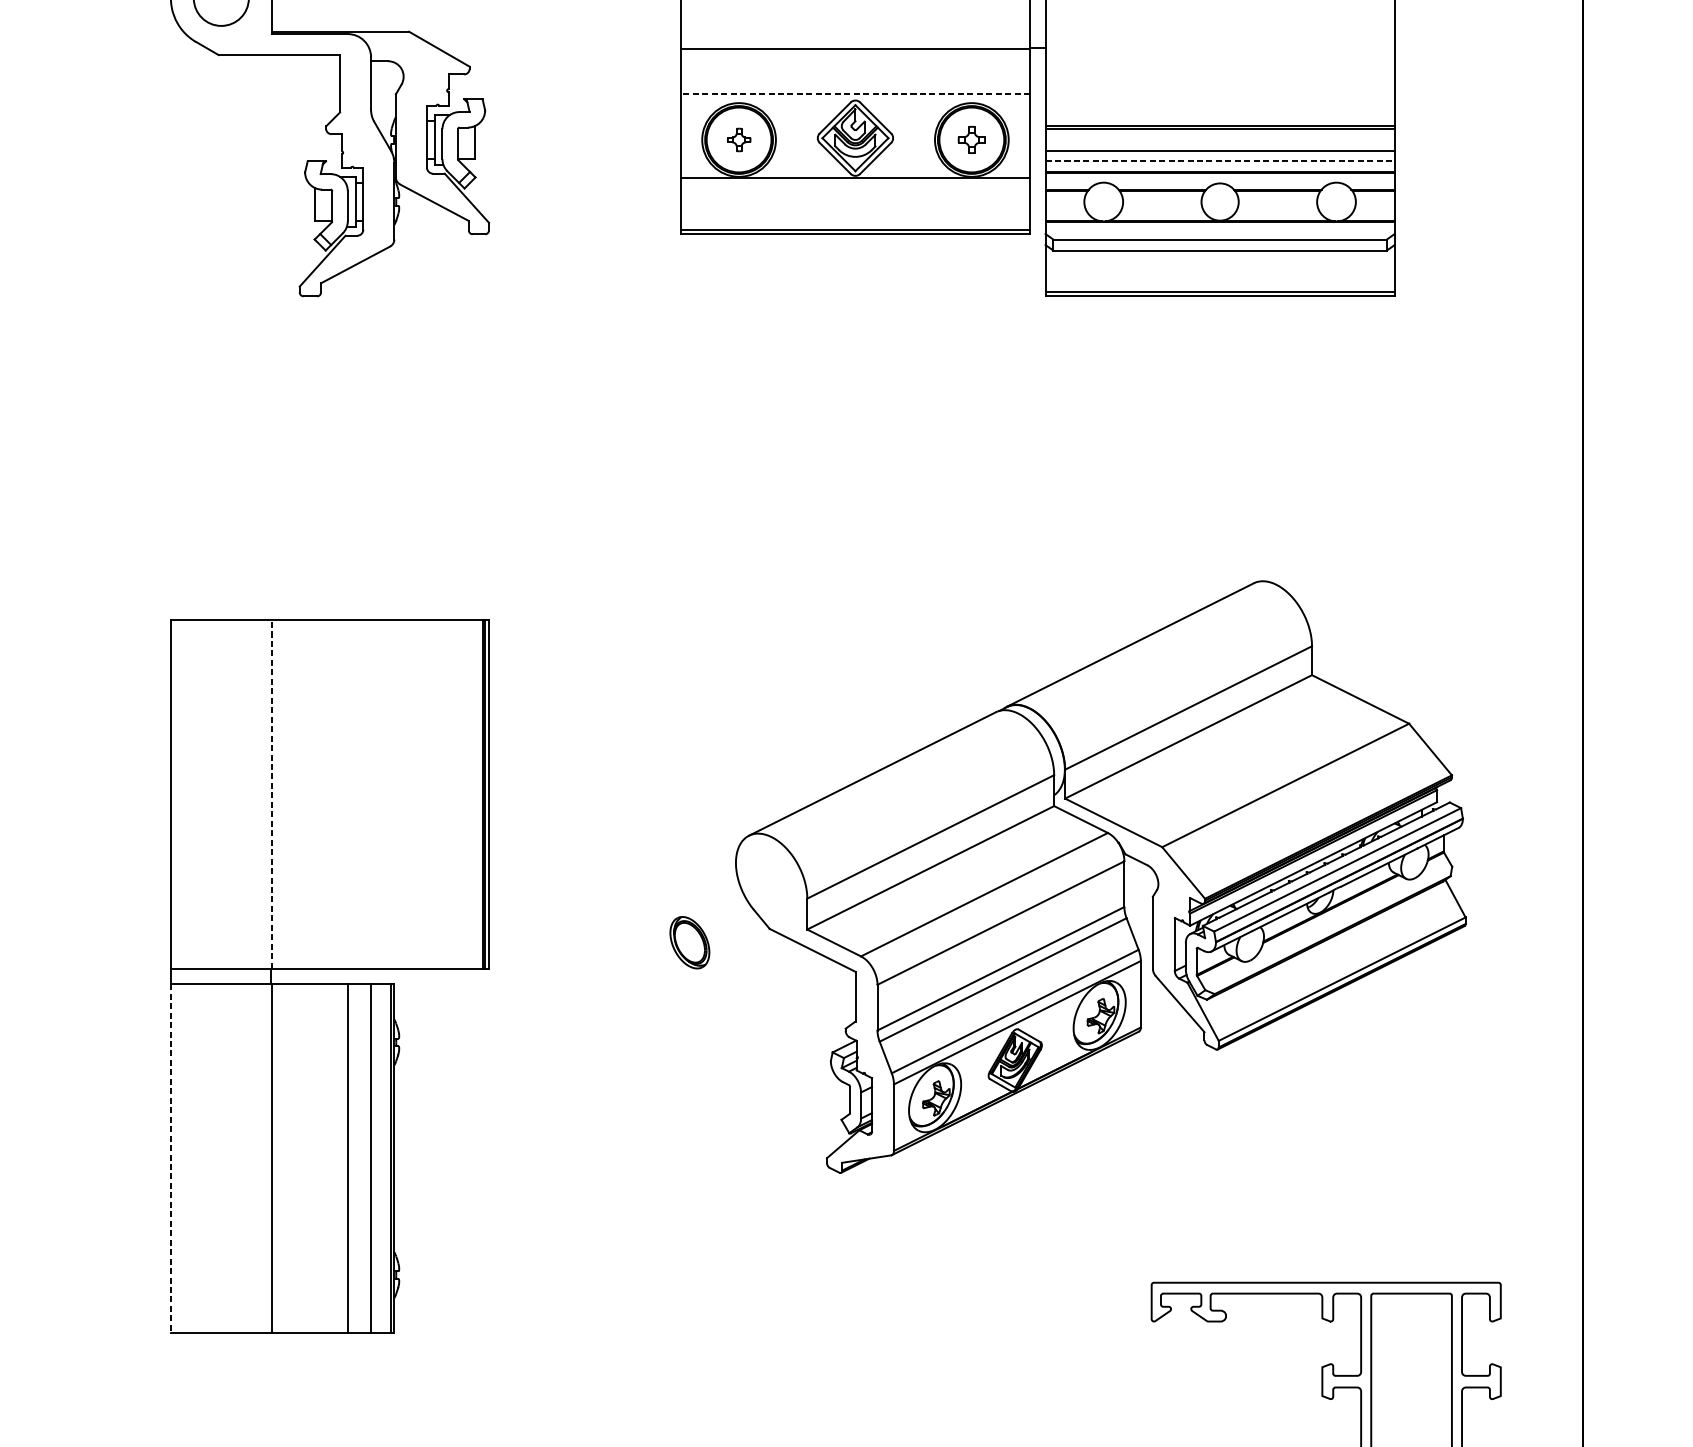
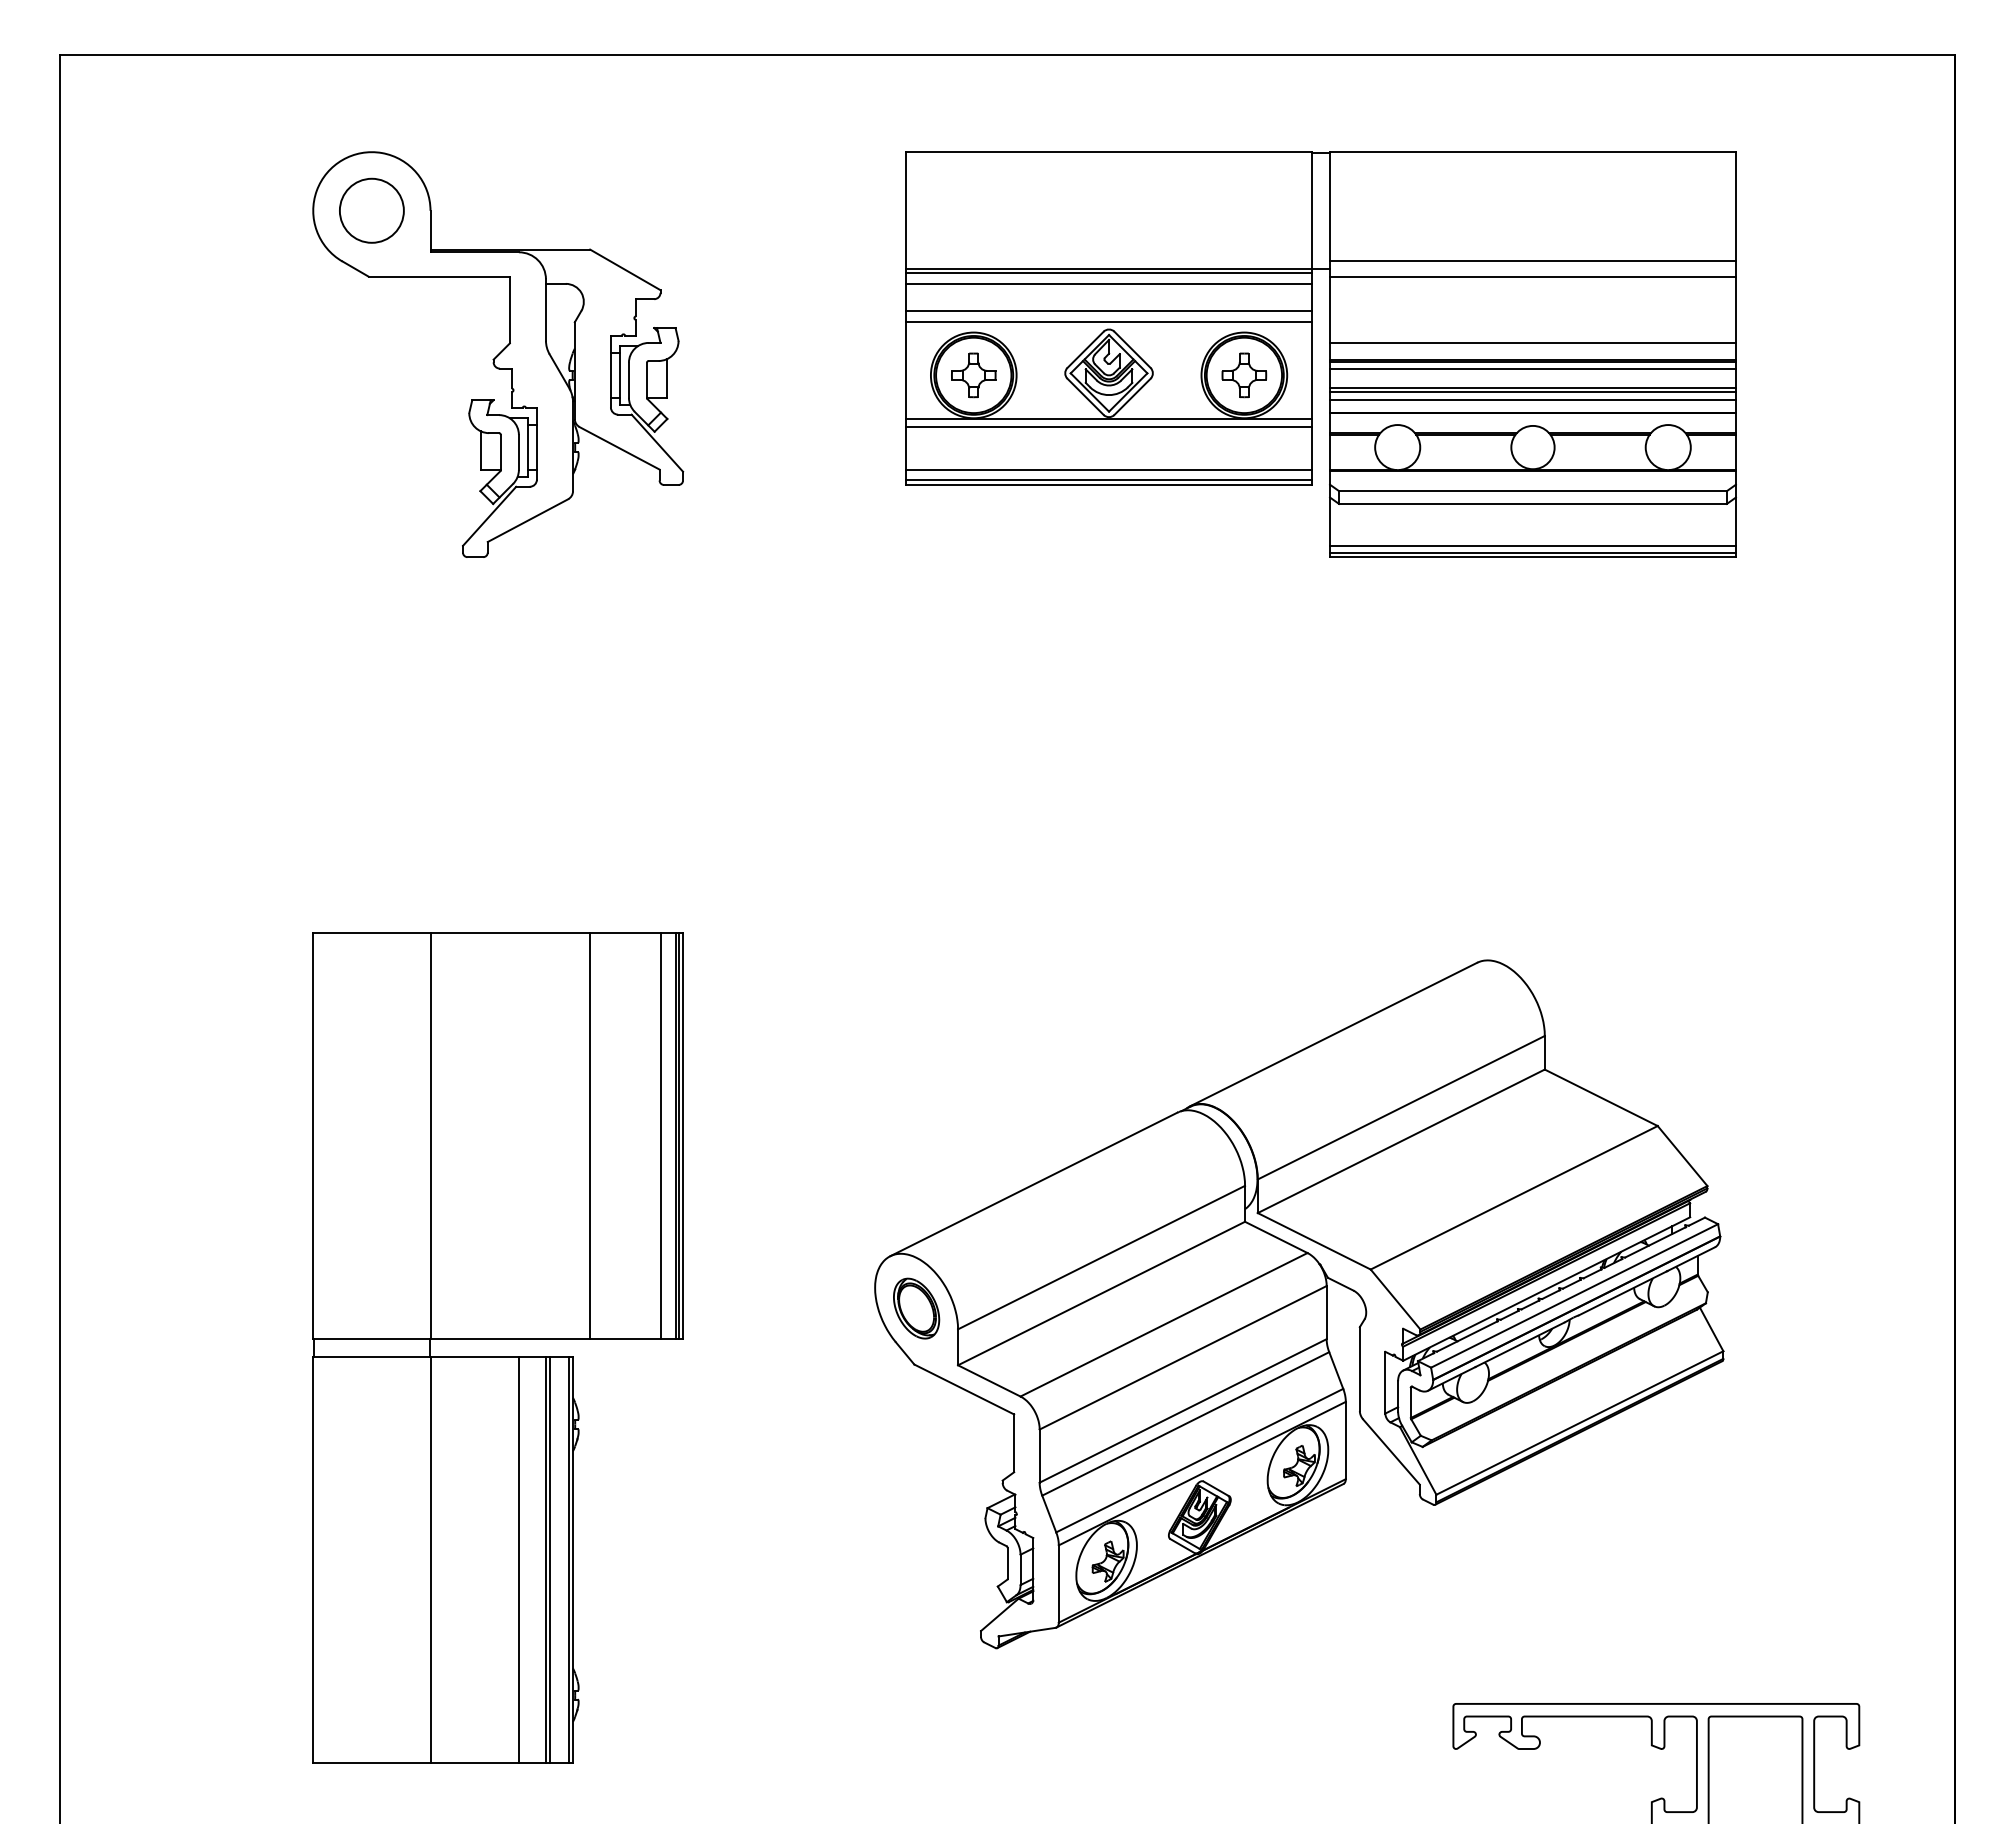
line: (1219, 41) -> (1532, 261), added
line: (855, 52) -> (1109, 273), added
line: (1219, 54) -> (1532, 276), added
line: (855, 60) -> (1109, 283), added
line: (855, 84) -> (1109, 310), added
line: (855, 94) -> (1109, 322), dashed -> solid
line: (1219, 112) -> (1532, 343), added
line: (1219, 134) -> (1532, 368), added
part: (738, 140) -> (973, 375), size x1.67
part: (971, 140) -> (1244, 375), size x1.43
line: (1219, 154) -> (1532, 392), added
line: (1219, 161) -> (1532, 400), dashed -> solid
line: (855, 184) -> (1109, 427), added
line: (855, 220) -> (1109, 469), added
line: (1219, 286) -> (1532, 545), added
line: (271, 793) -> (430, 1135), dashed -> solid
line: (409, 793) -> (590, 1135), added
line: (469, 793) -> (660, 1135), added
part: (1101, 877) -> (1299, 1304), moved
line: (171, 1158) -> (313, 1559), dashed -> solid
line: (374, 1158) -> (549, 1559), added

